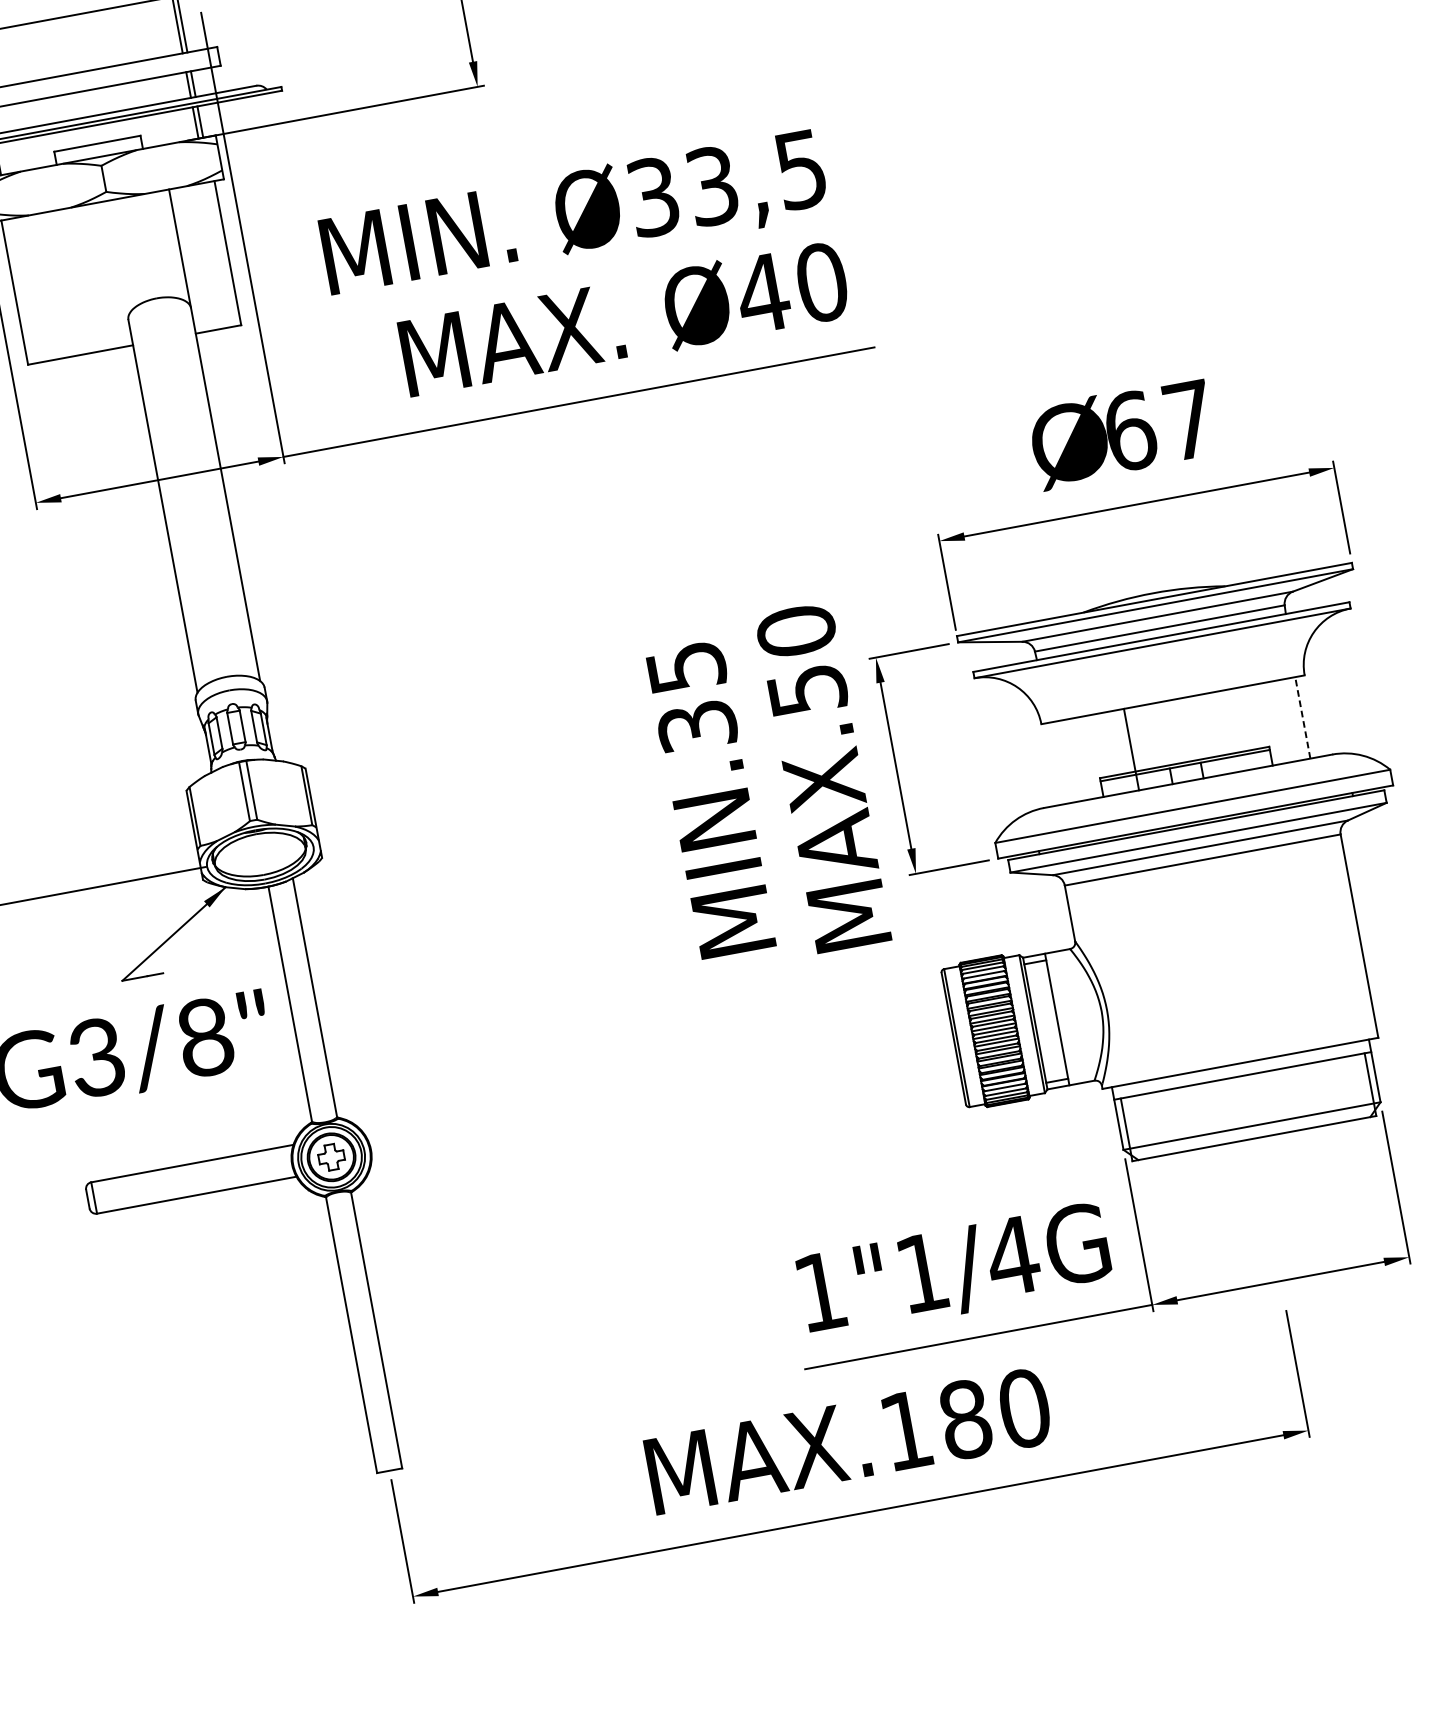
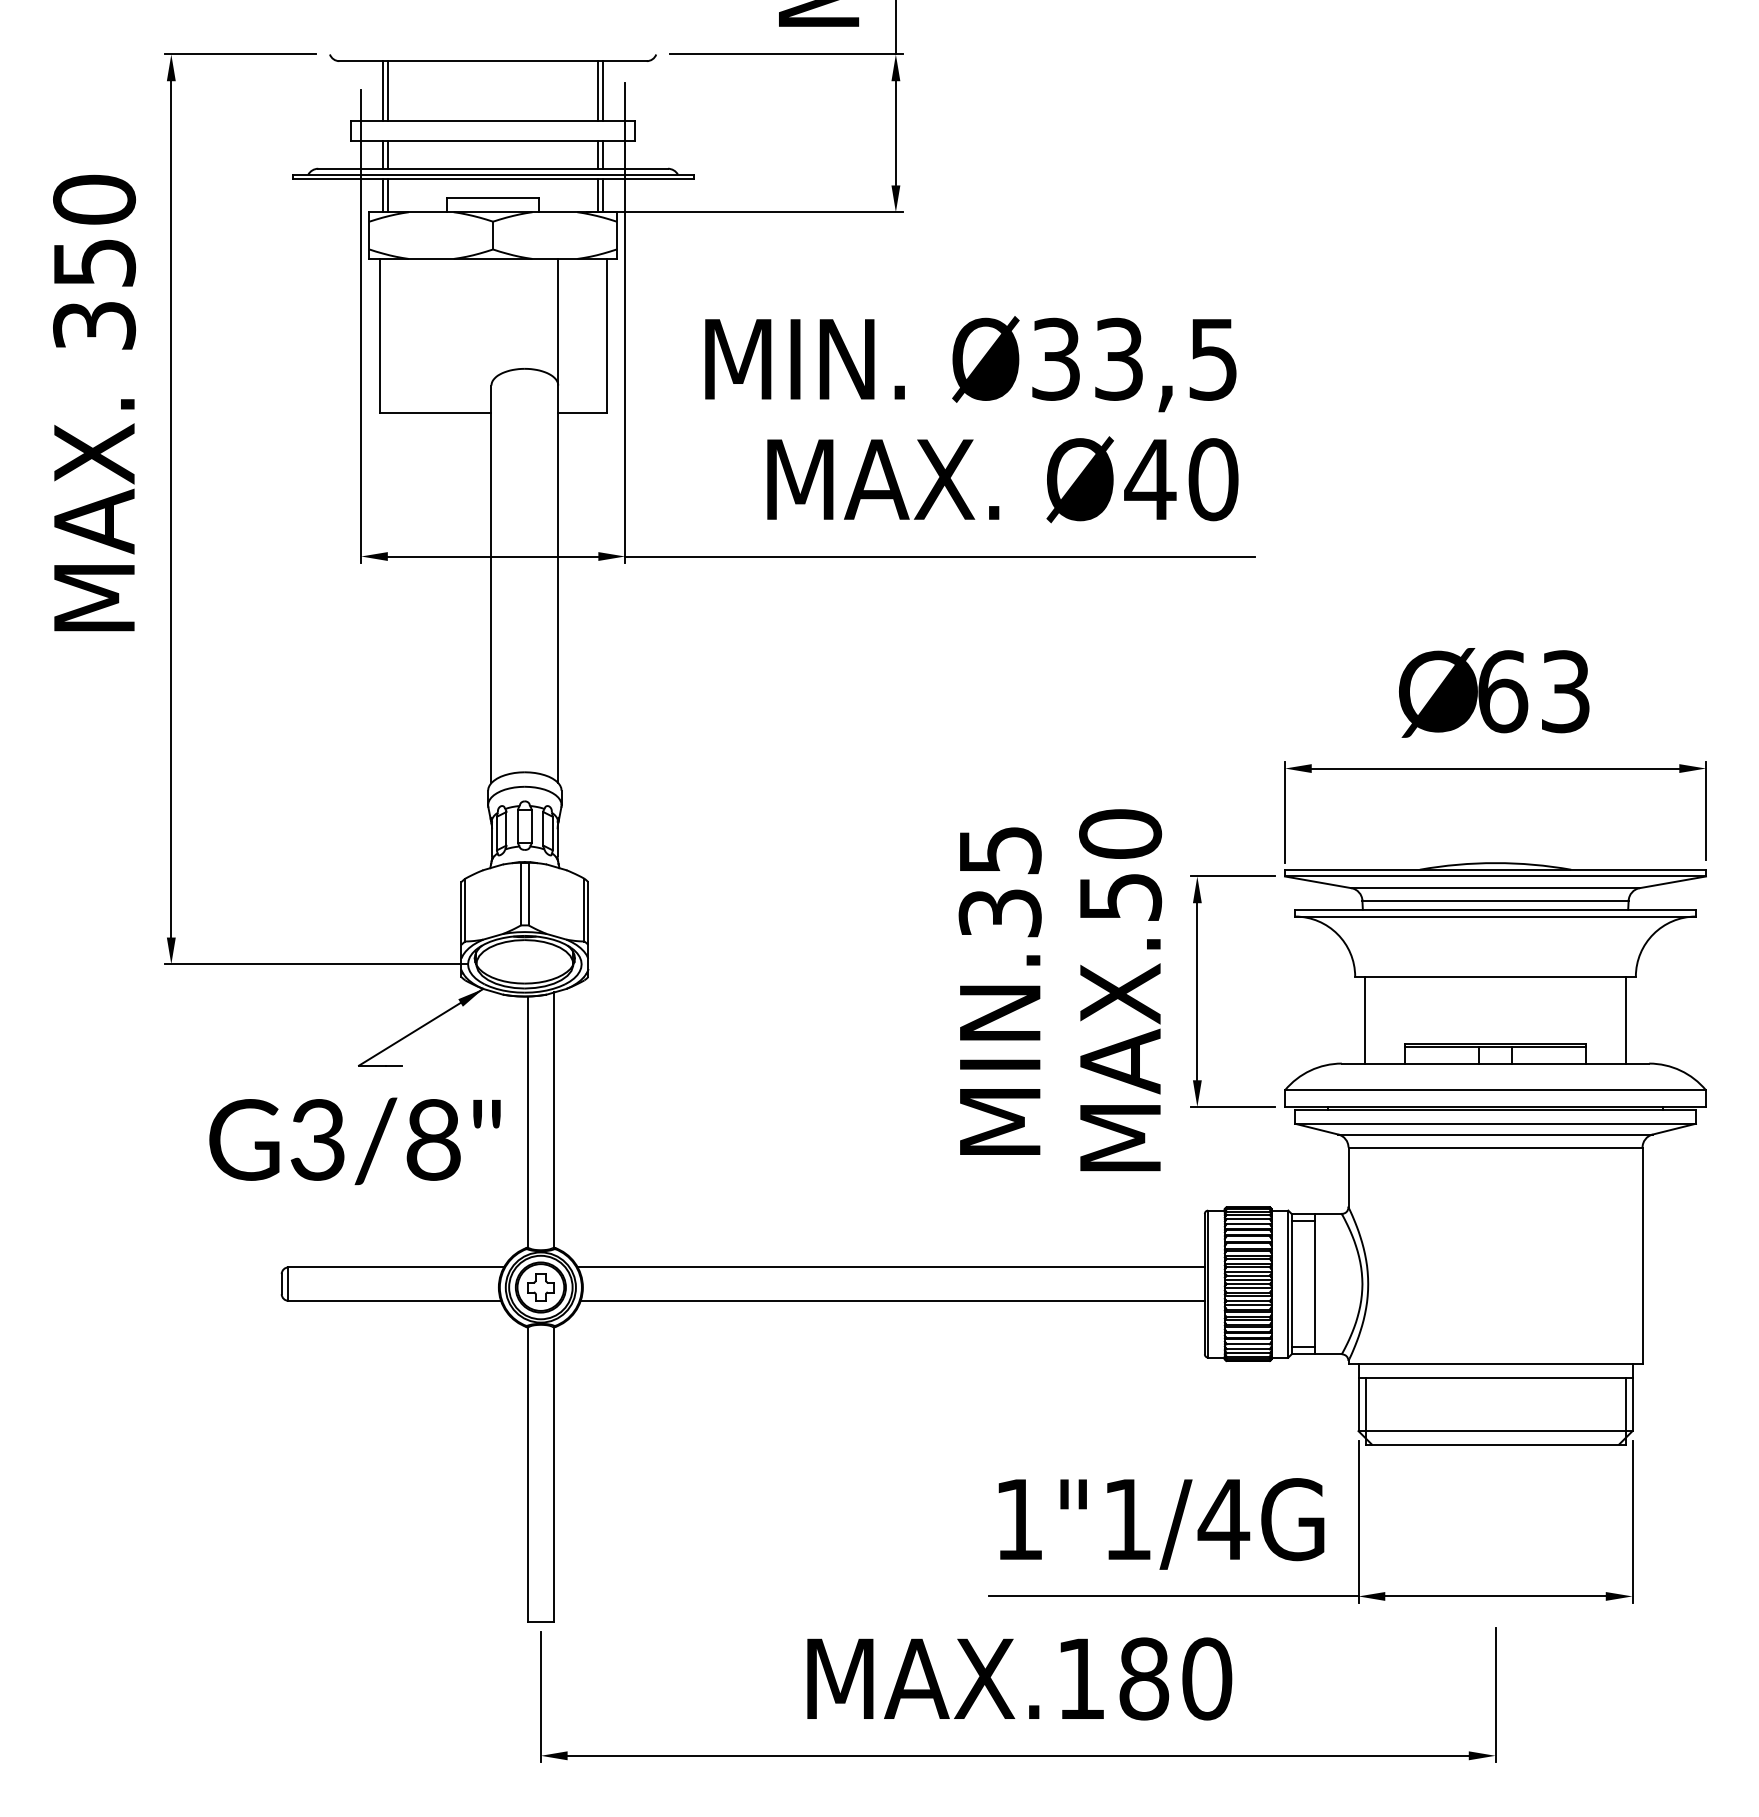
text: (1189, 420) -> (1565, 691), 67 -> 63
line: (1302, 717) -> (1625, 1019), dashed -> solid
line: (1131, 748) -> (1365, 1019), moved
line: (656, 1077) -> (890, 1267), added
line: (663, 1108) -> (892, 1300), added

